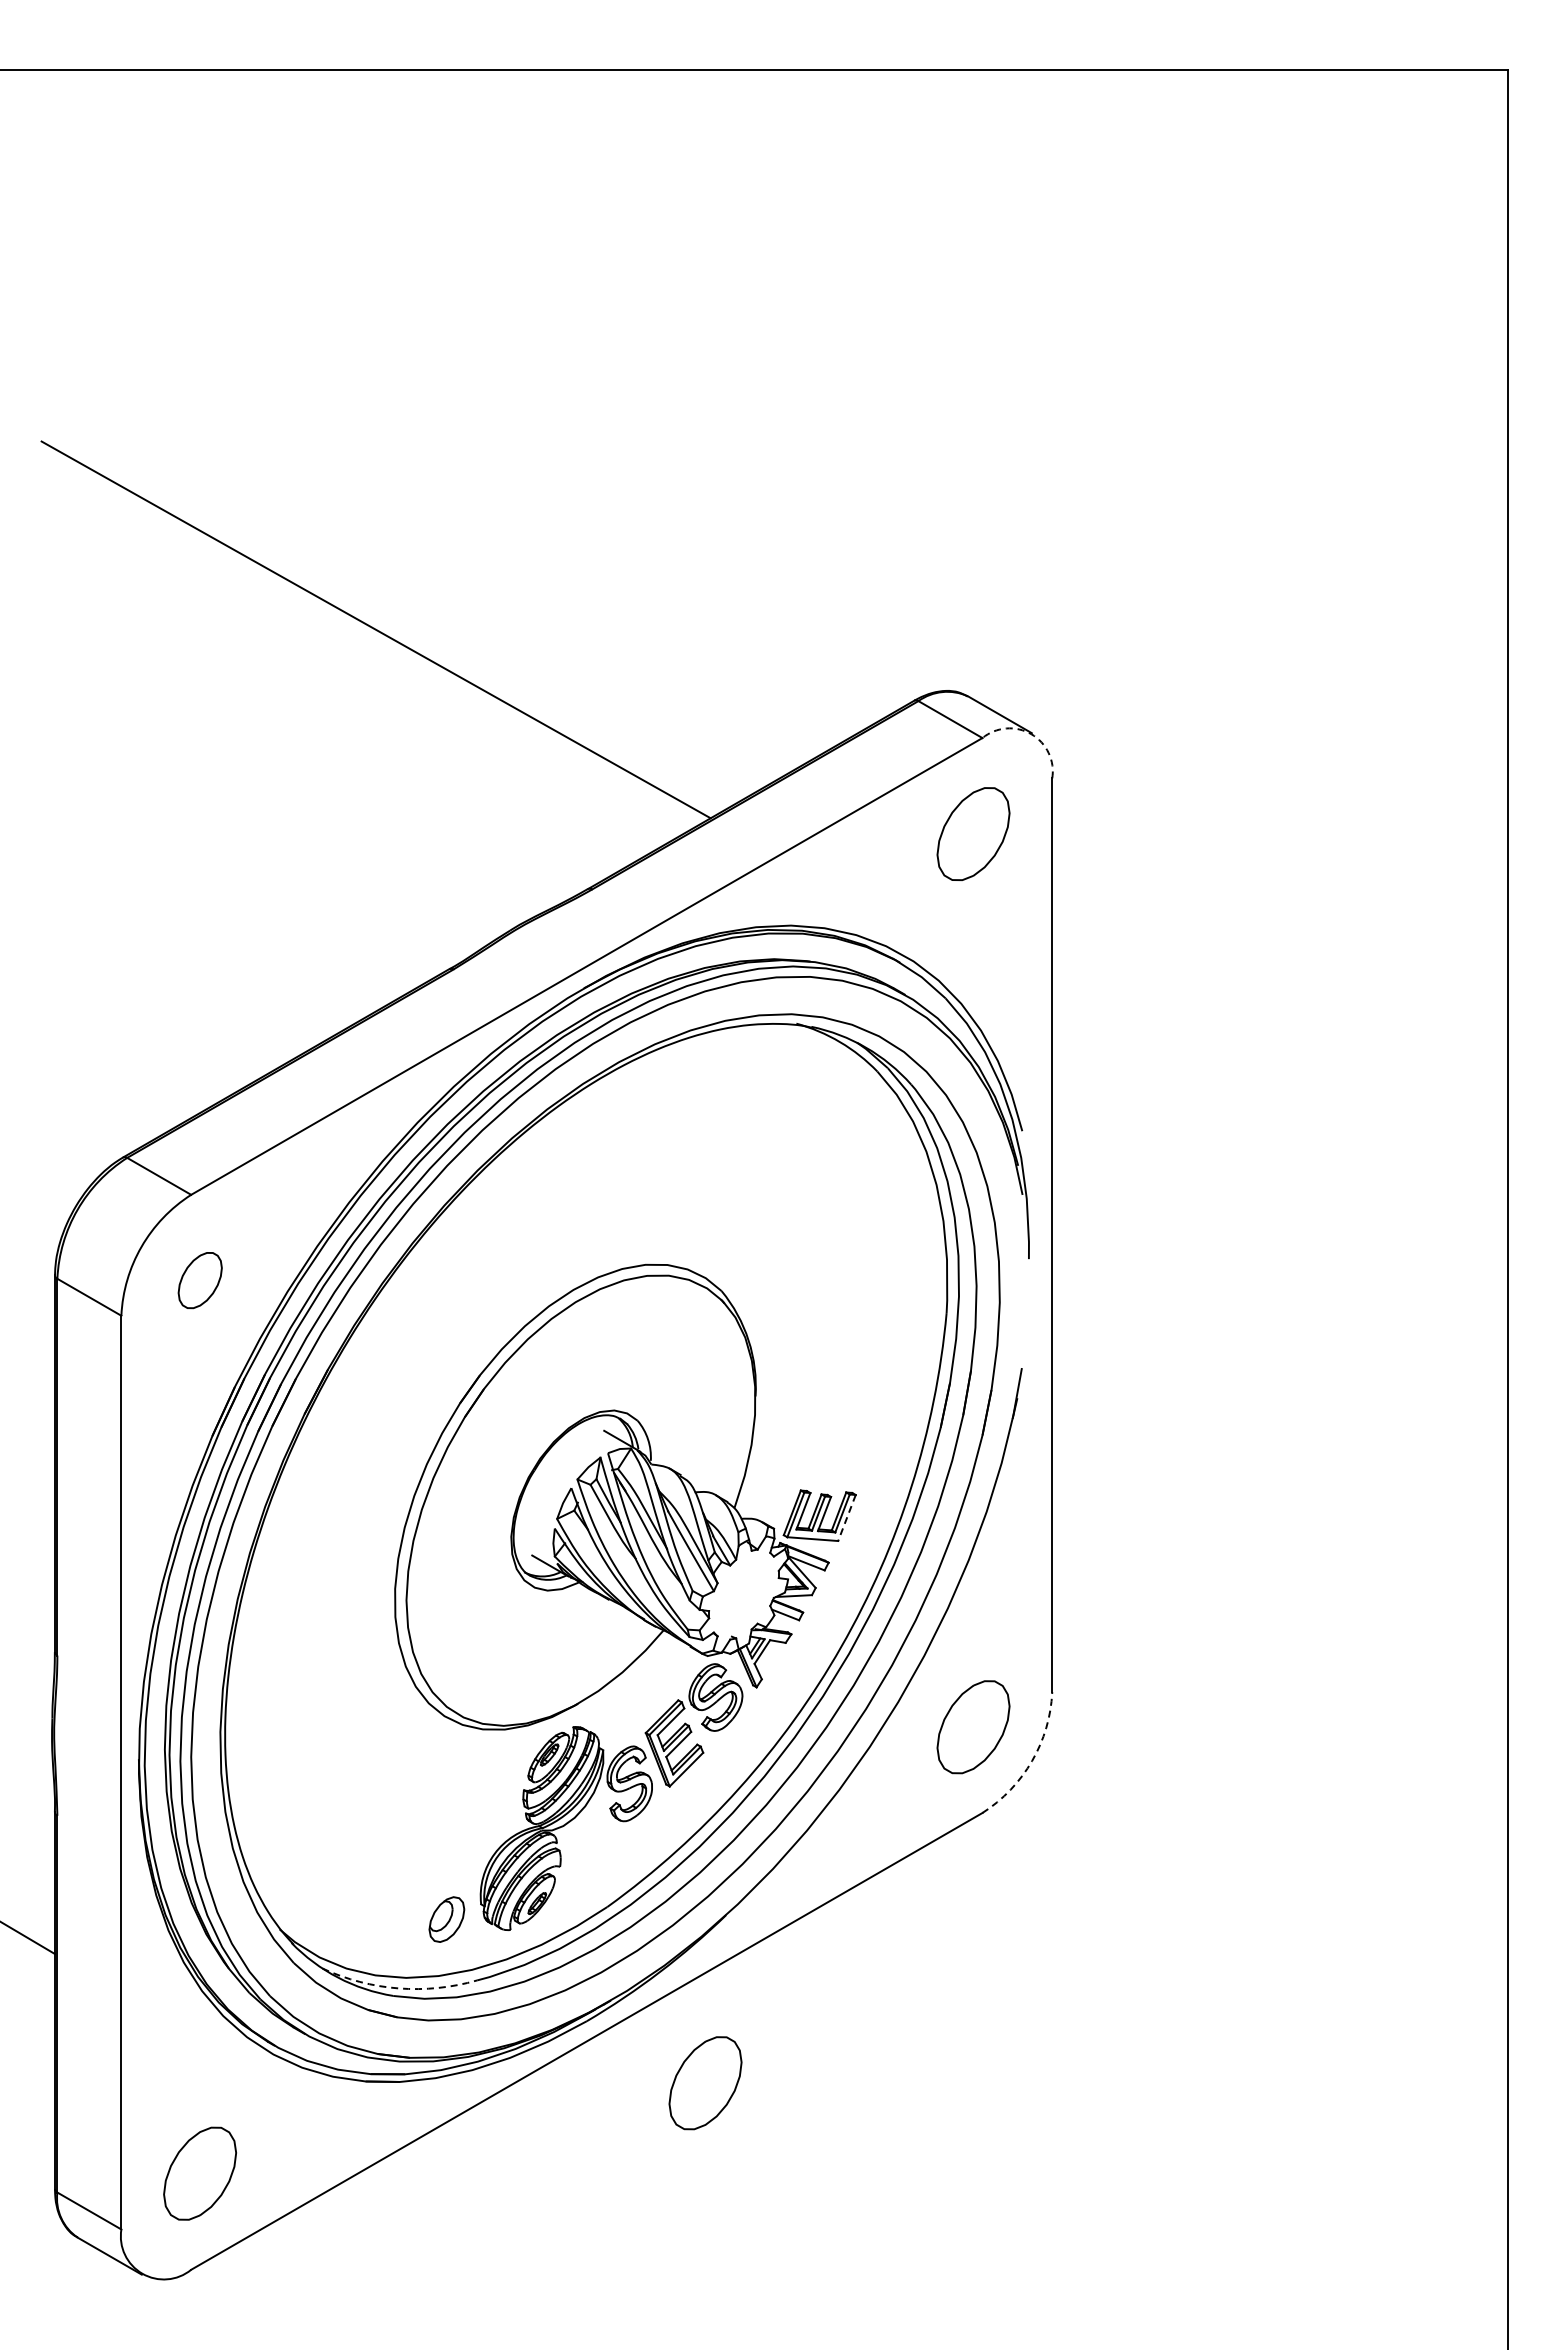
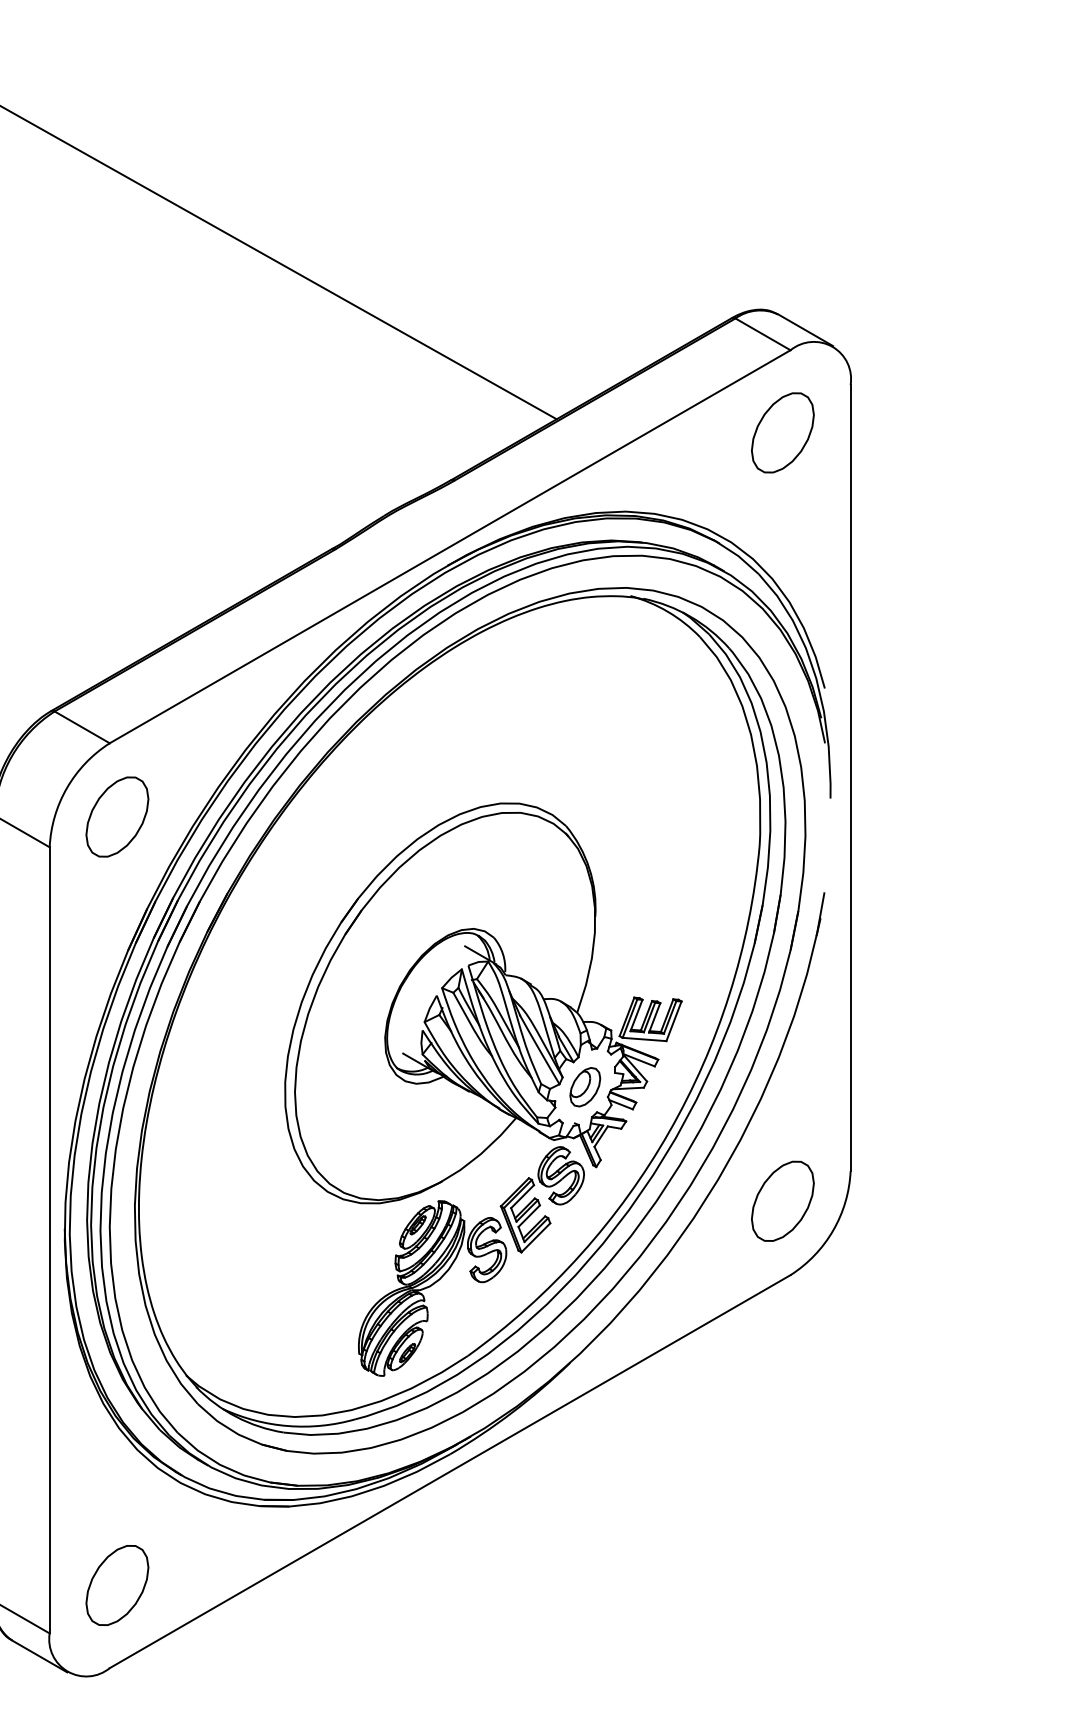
arc: (1031, 734) -> (832, 347), dashed -> solid
part: (200, 1280) -> (117, 816), size x1.67
line: (846, 1518) -> (673, 1021), dashed -> solid
arc: (1032, 1761) -> (833, 1230), dashed -> solid
part: (446, 1919) -> (584, 1087), moved
arc: (398, 1988) -> (288, 1426), dashed -> solid
part: (705, 2083) -> (552, 1507), removed

